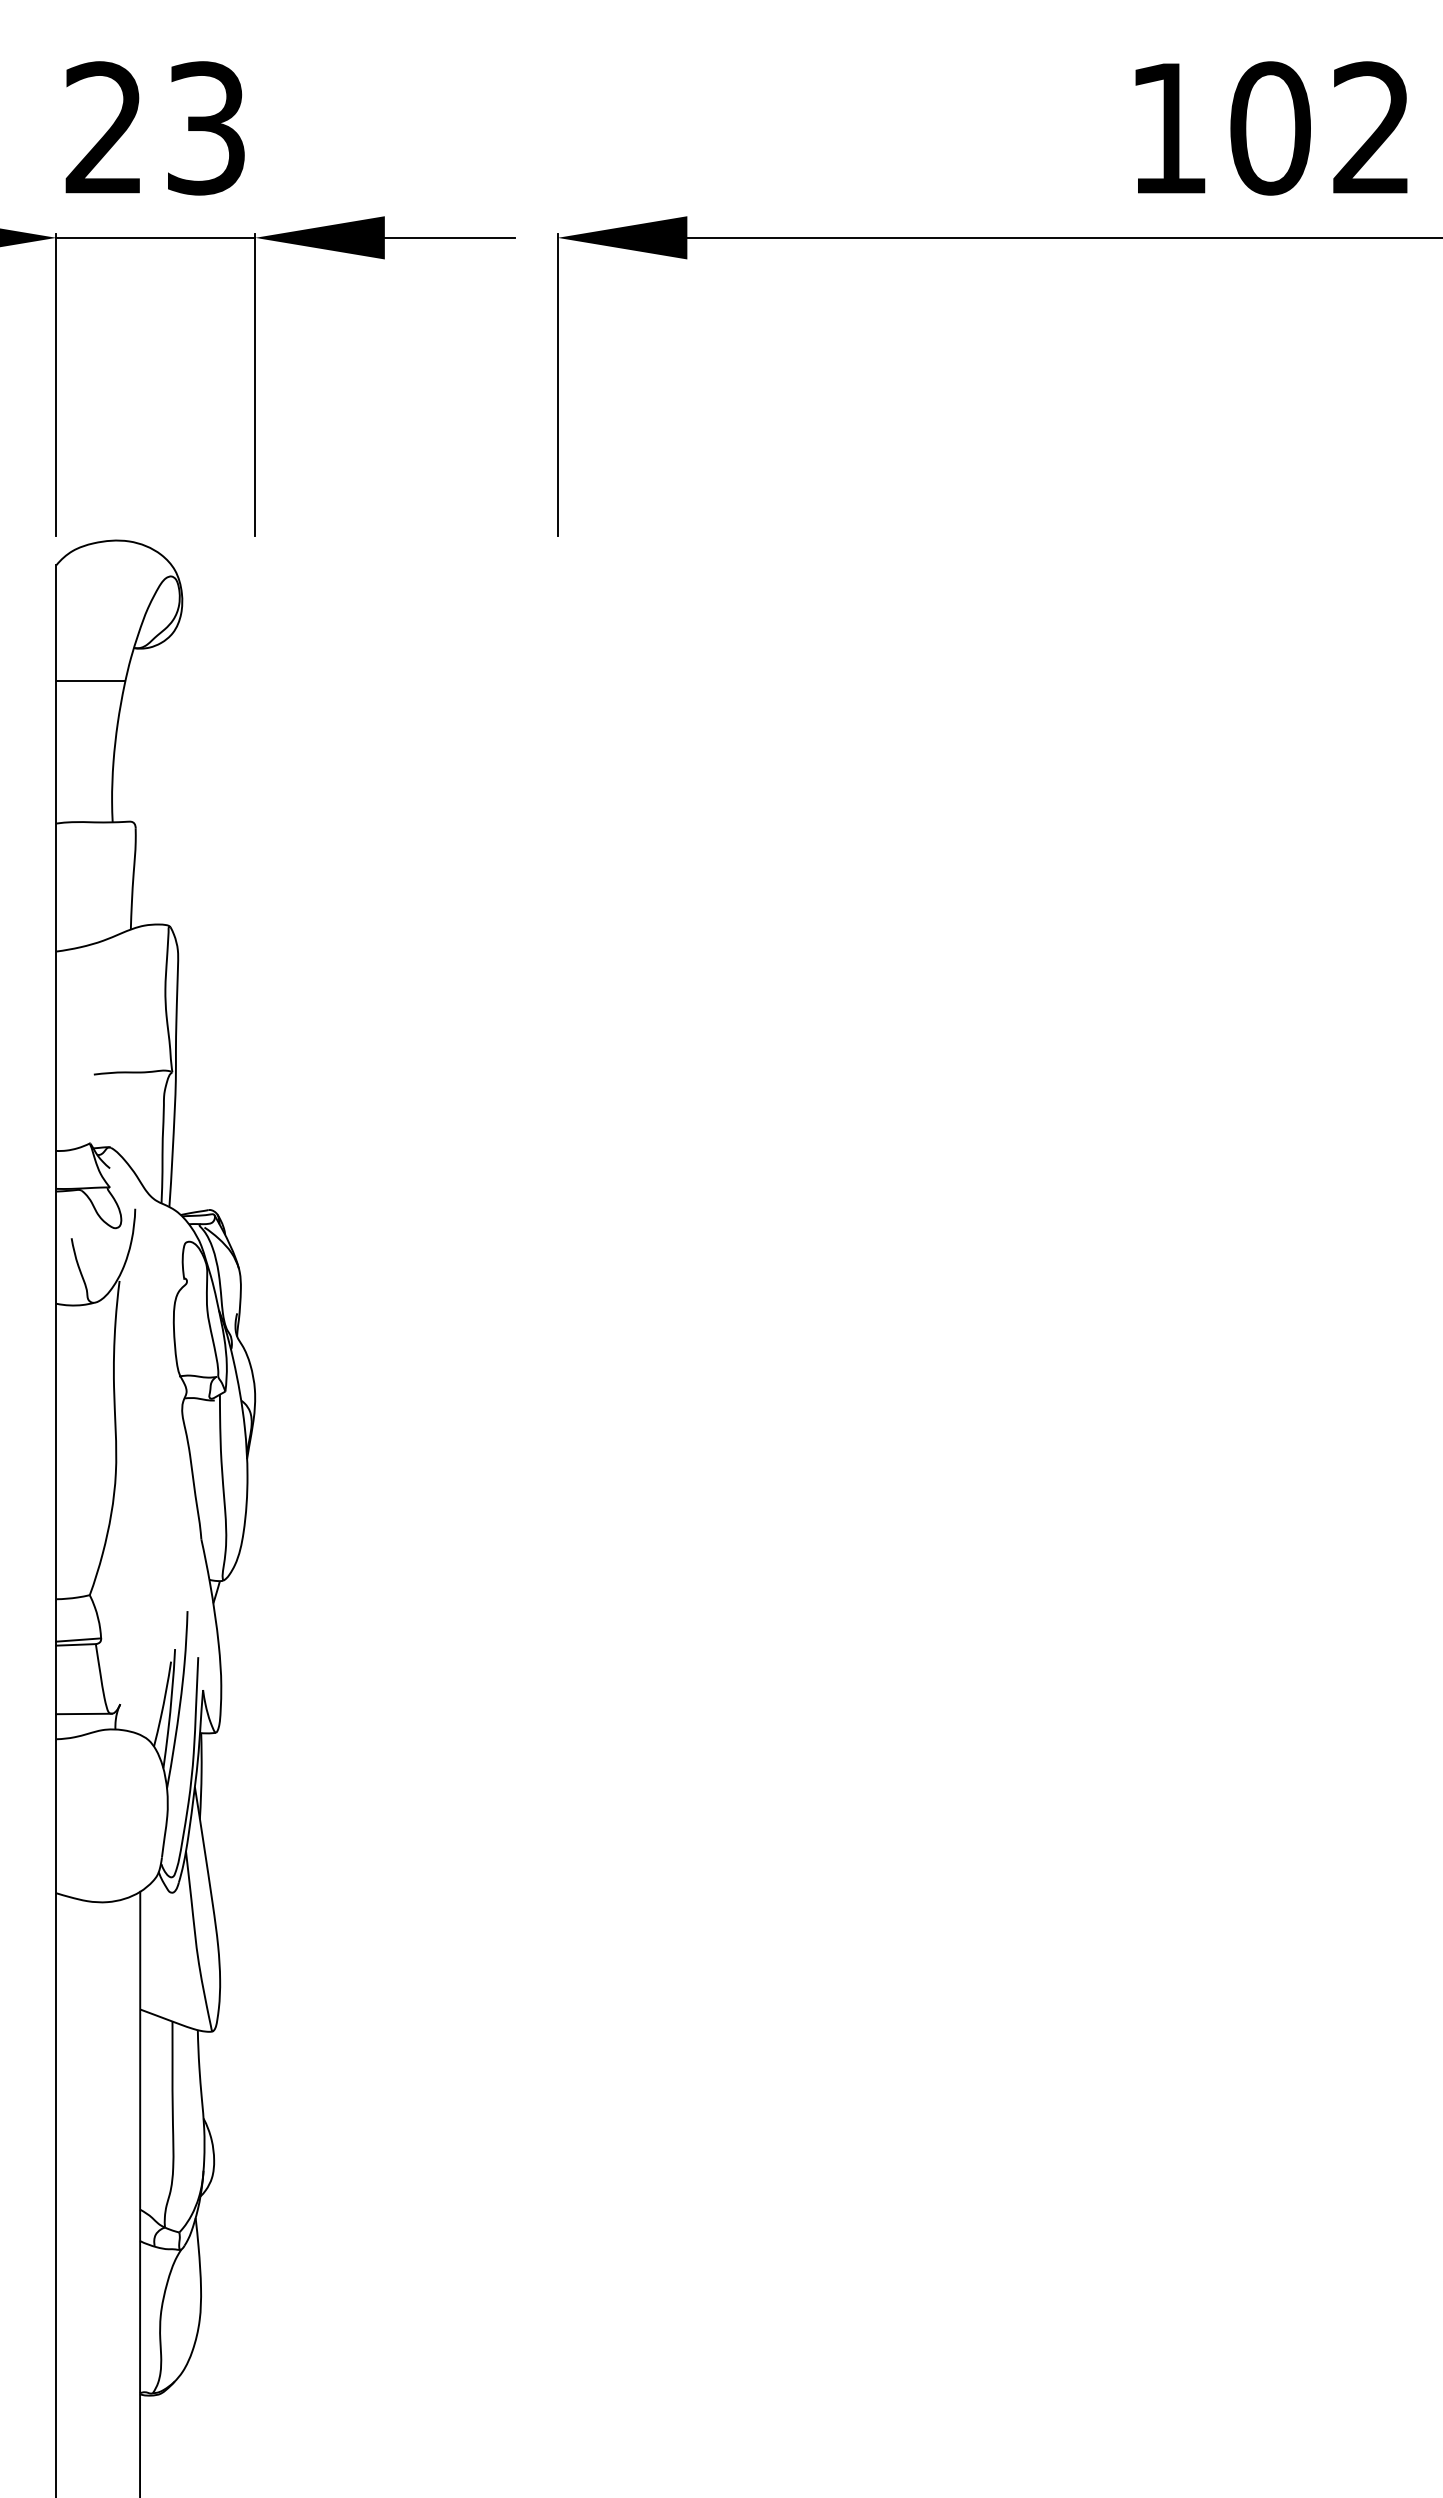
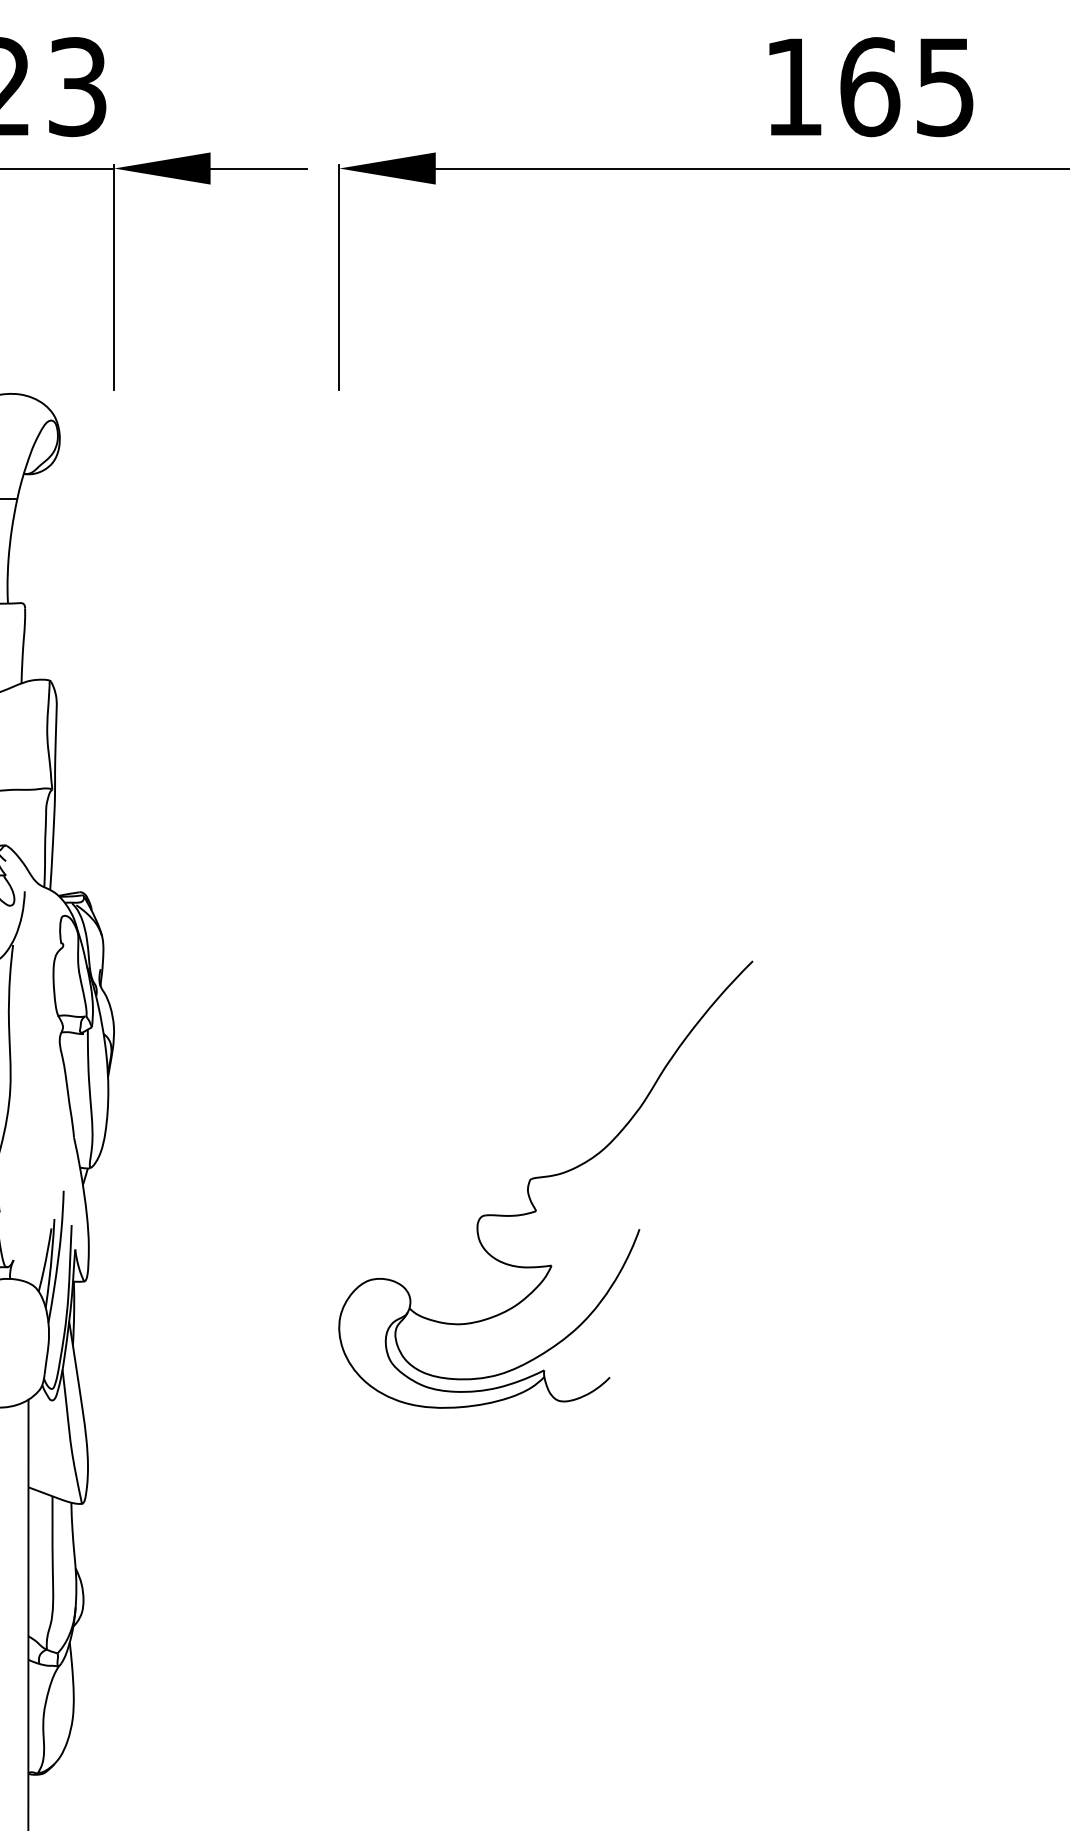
text: (1319, 128) -> (906, 87), 102 -> 165
part: (834, 1593) -> (545, 1177), added

